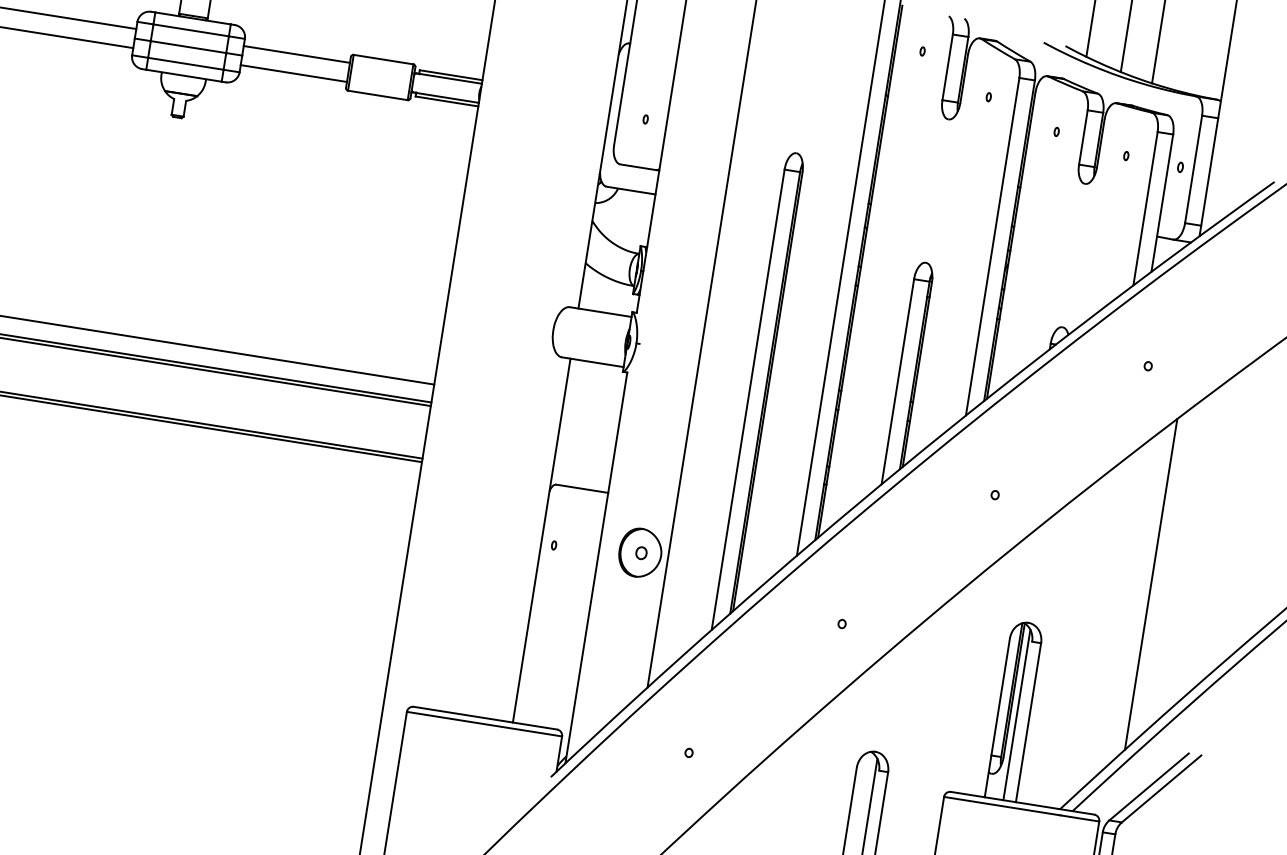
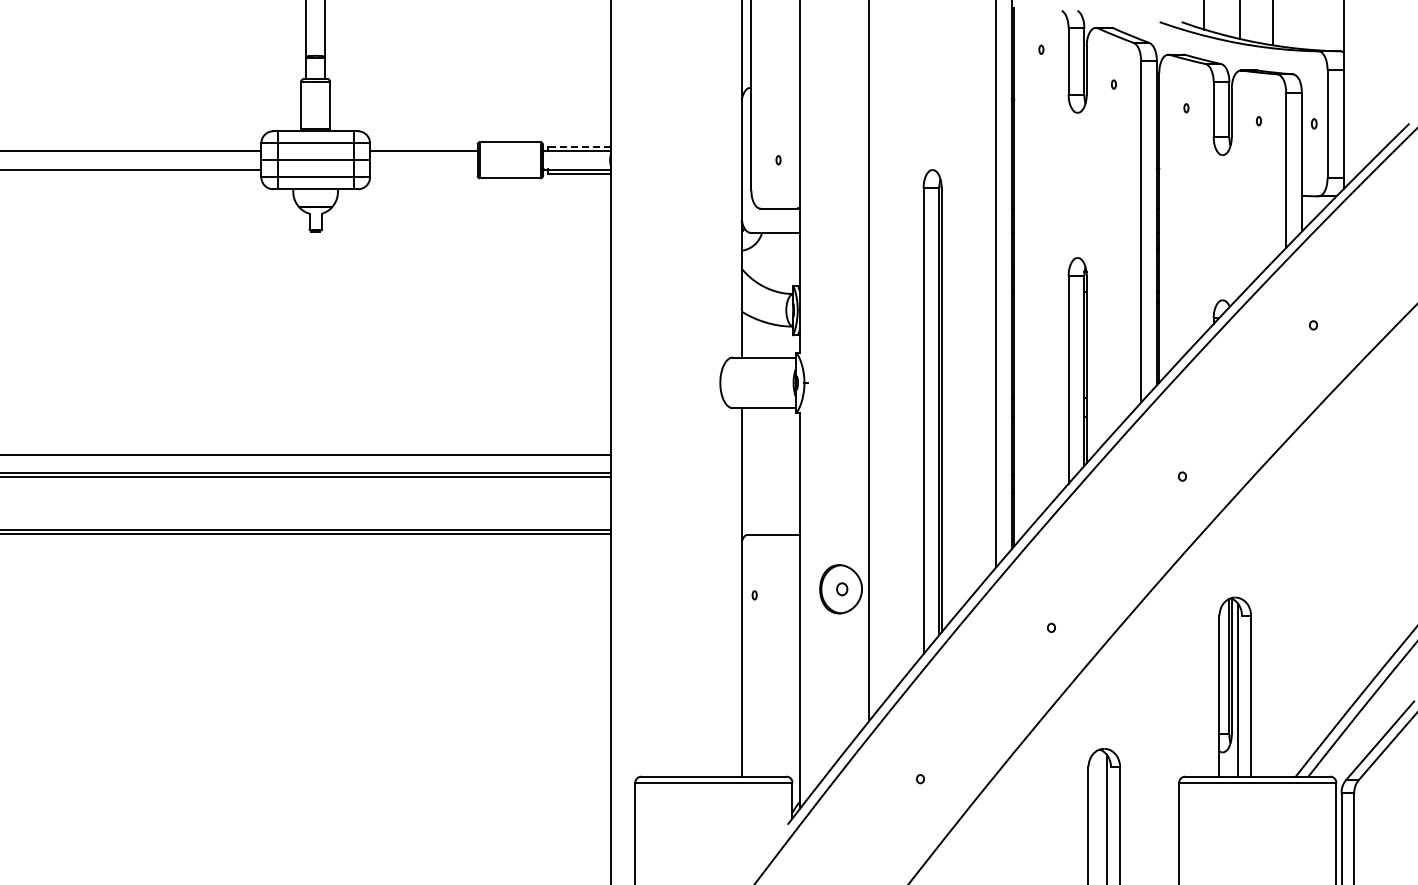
line: (293, 73) -> (423, 169), removed
line: (451, 74) -> (579, 146), solid -> dashed
line: (1151, 583) -> (1350, 539), removed

